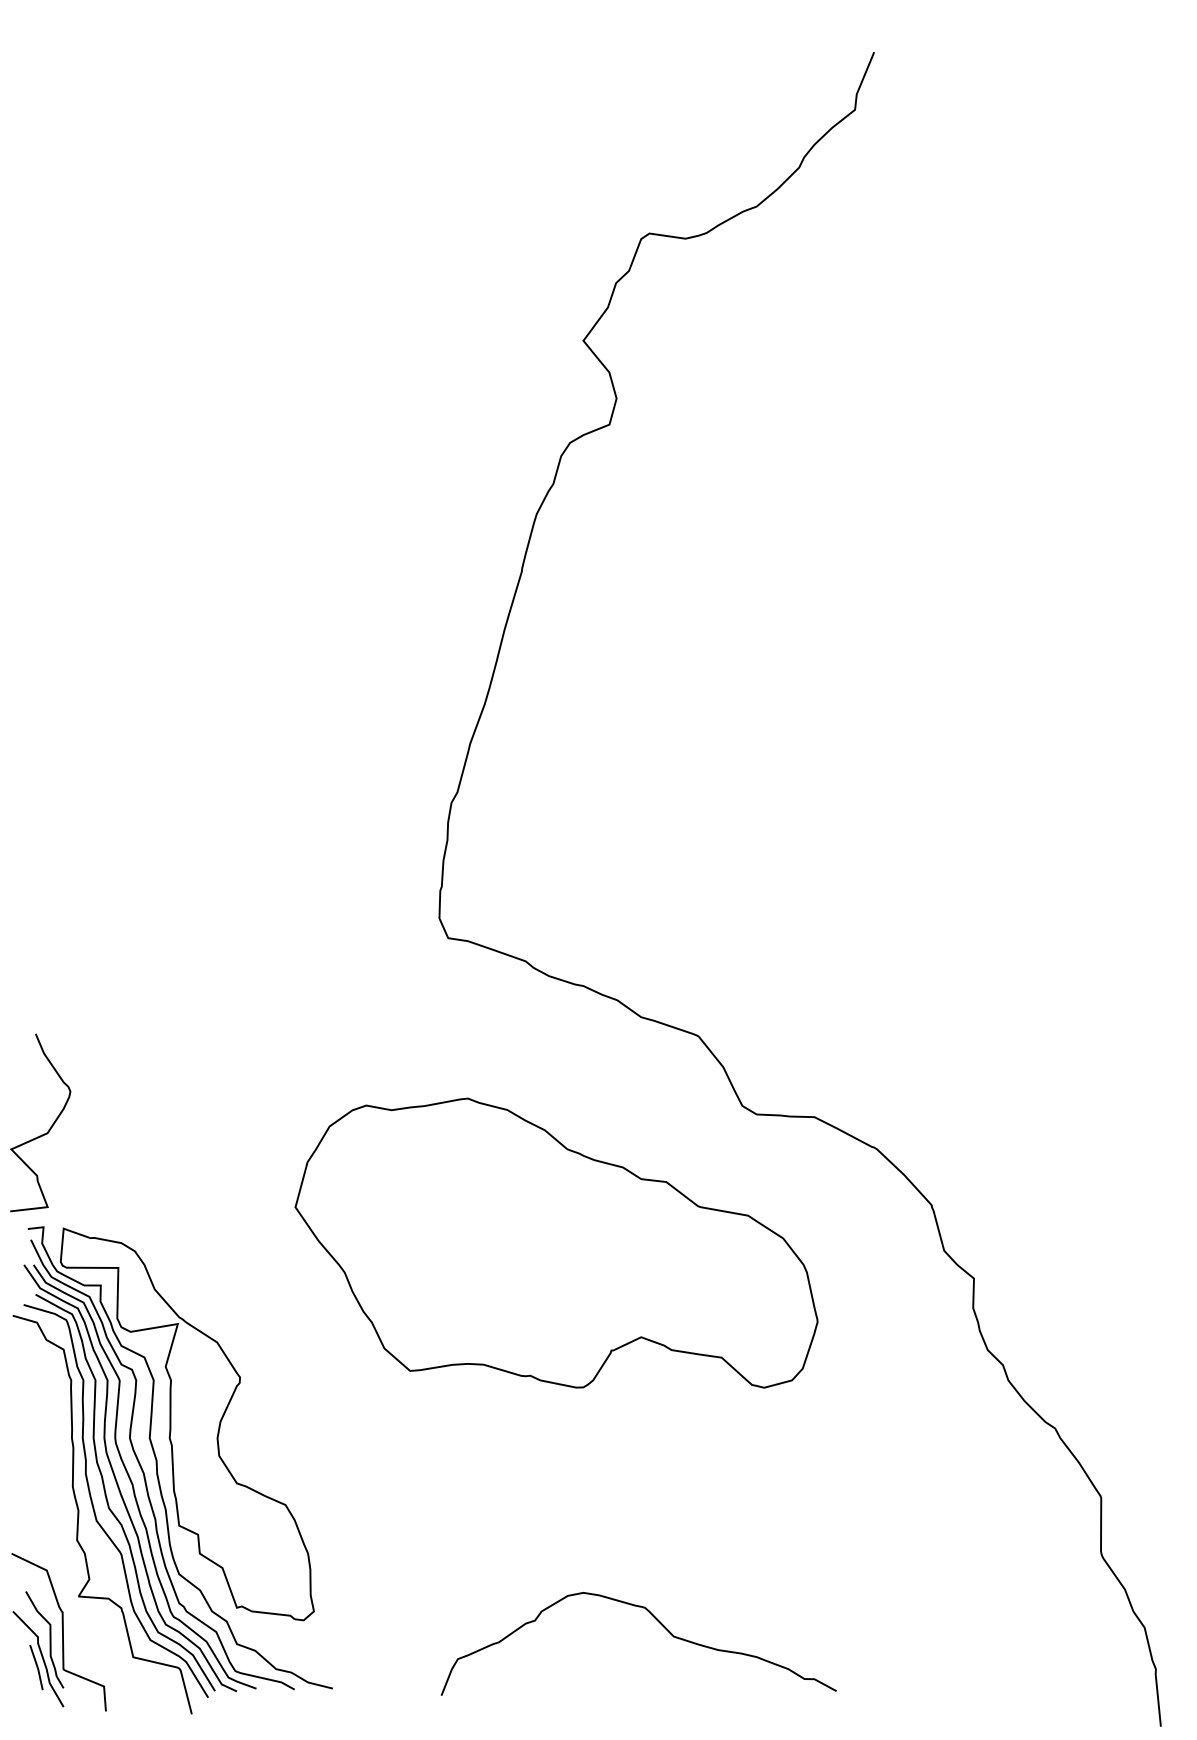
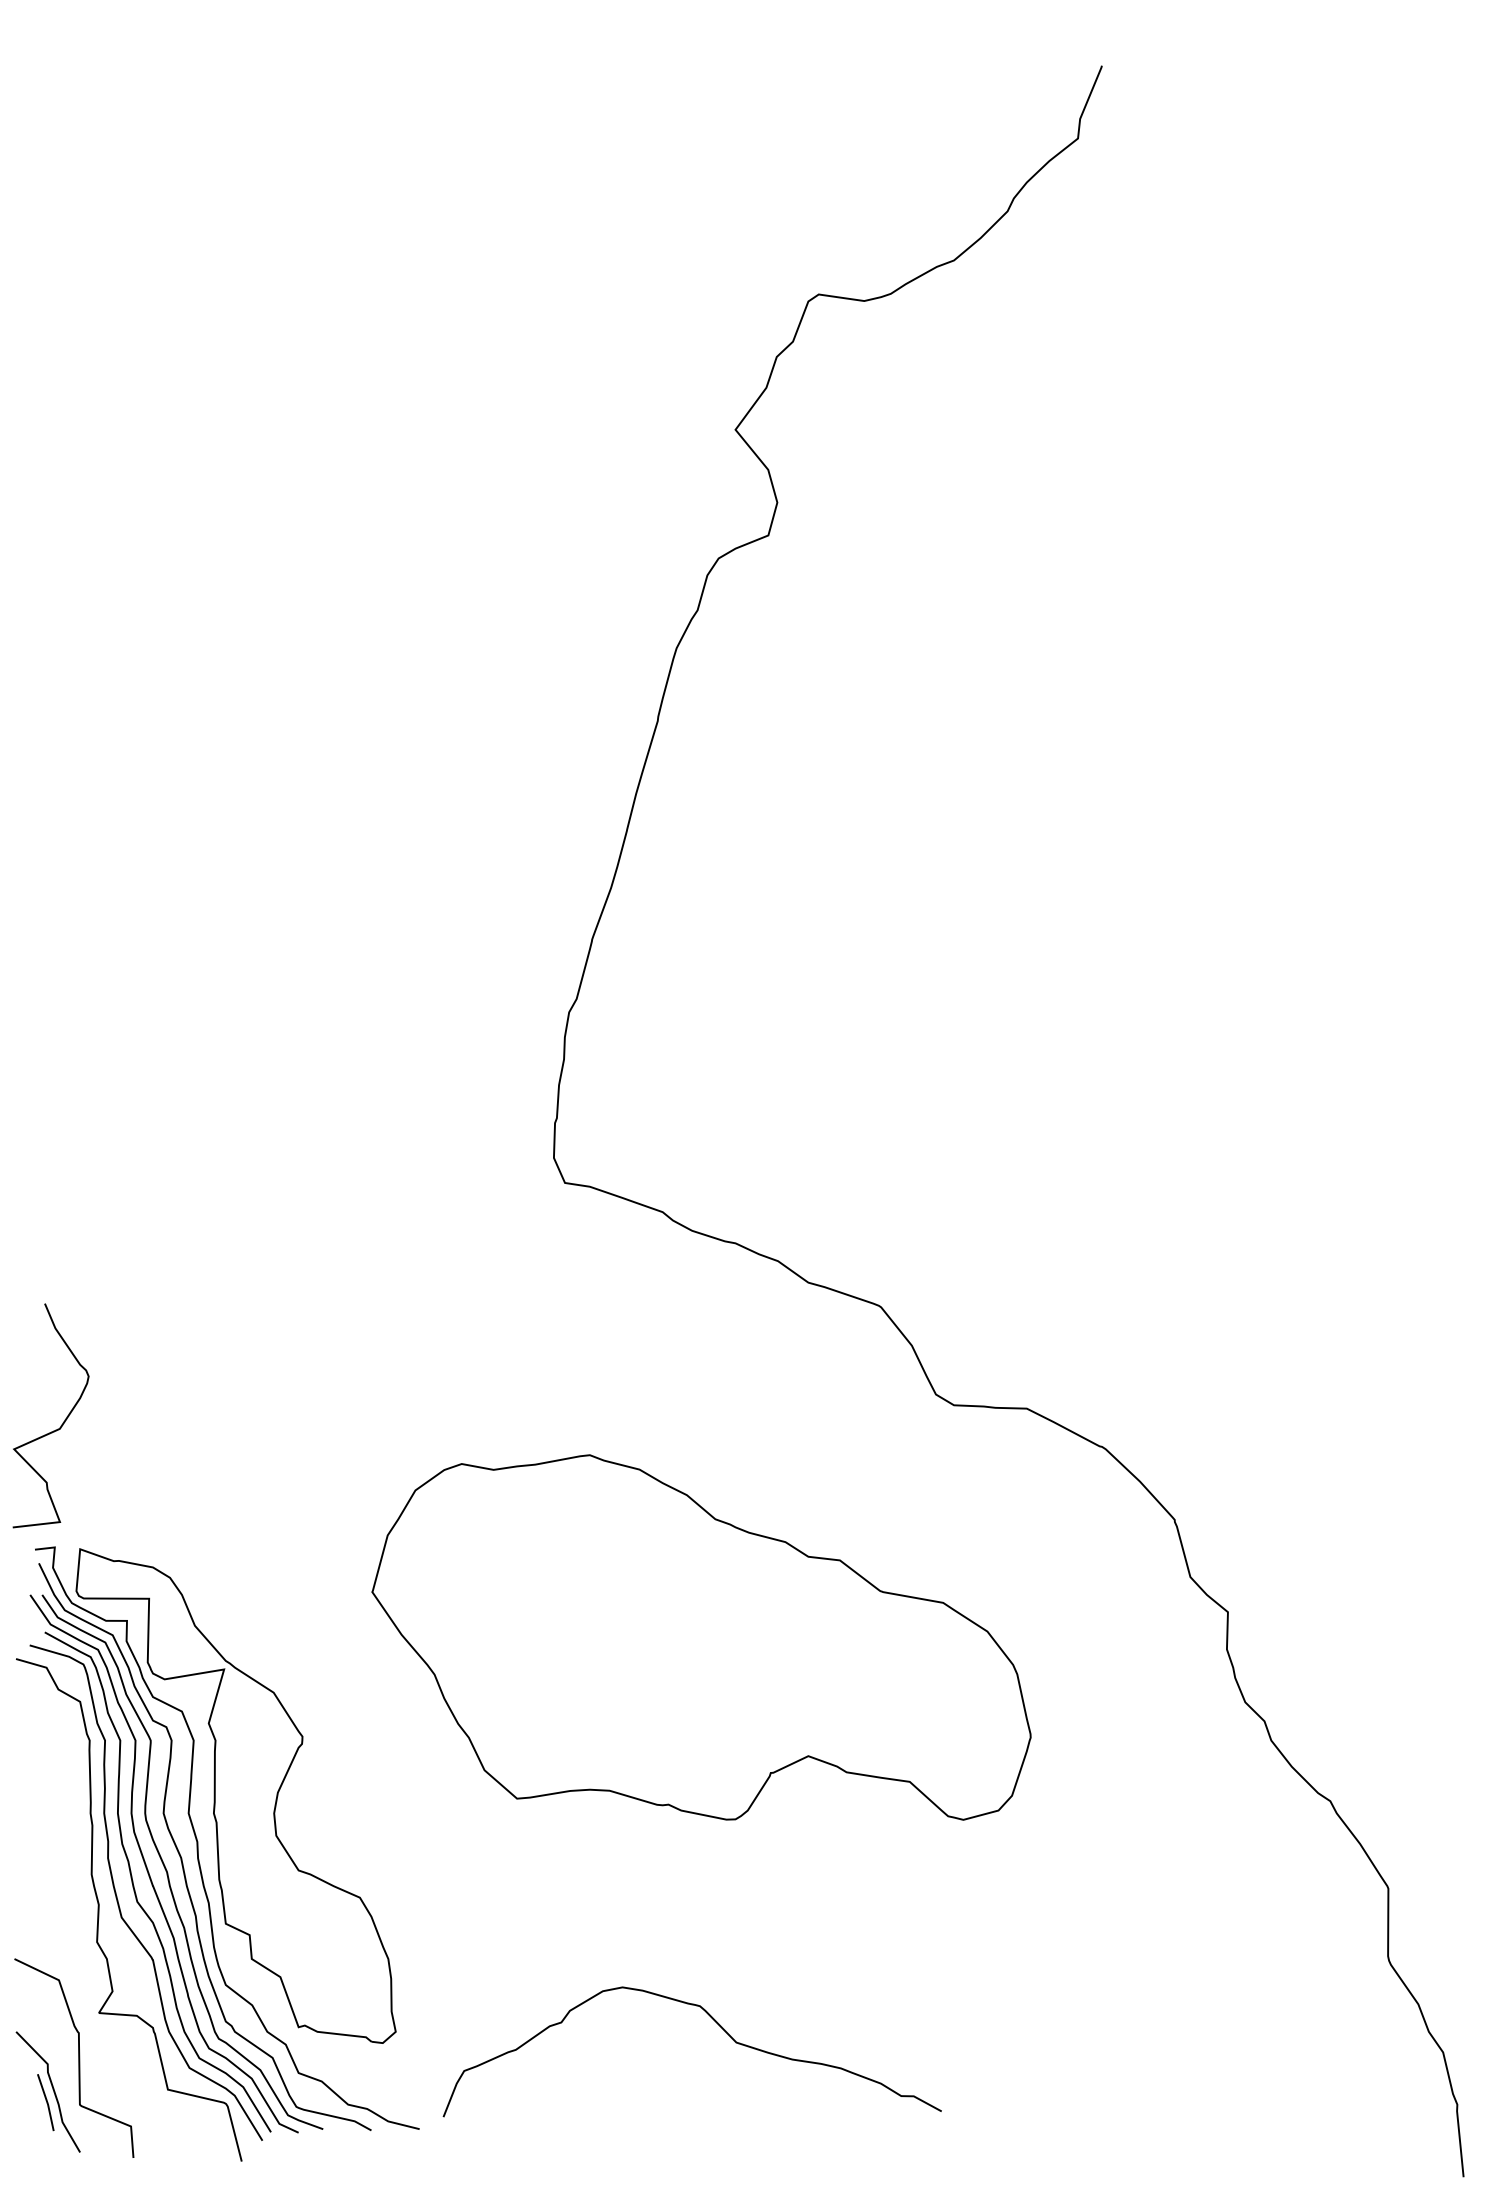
part: (556, 1243) -> (701, 1637), moved
curve: (658, 1622) -> (717, 2024), moved
curve: (49, 1639) -> (62, 2067), removed

